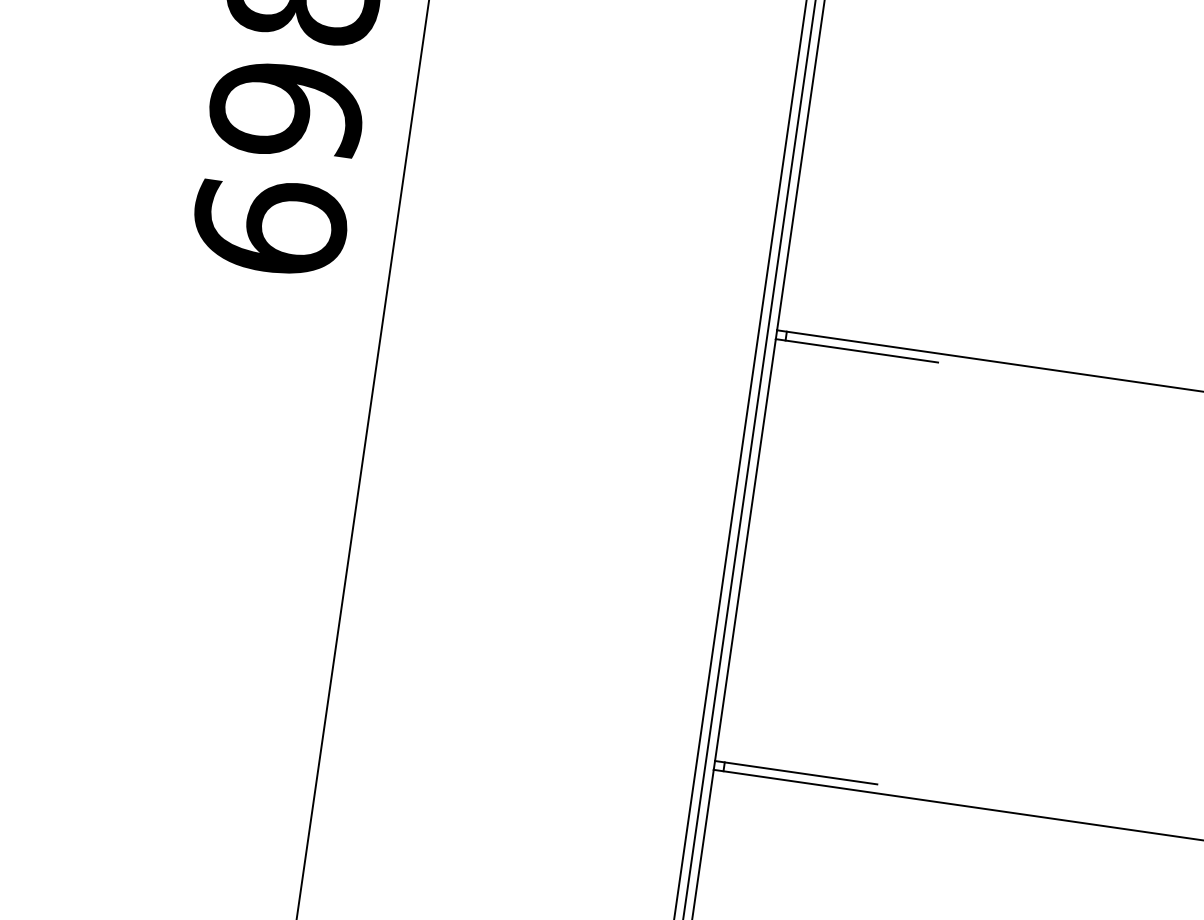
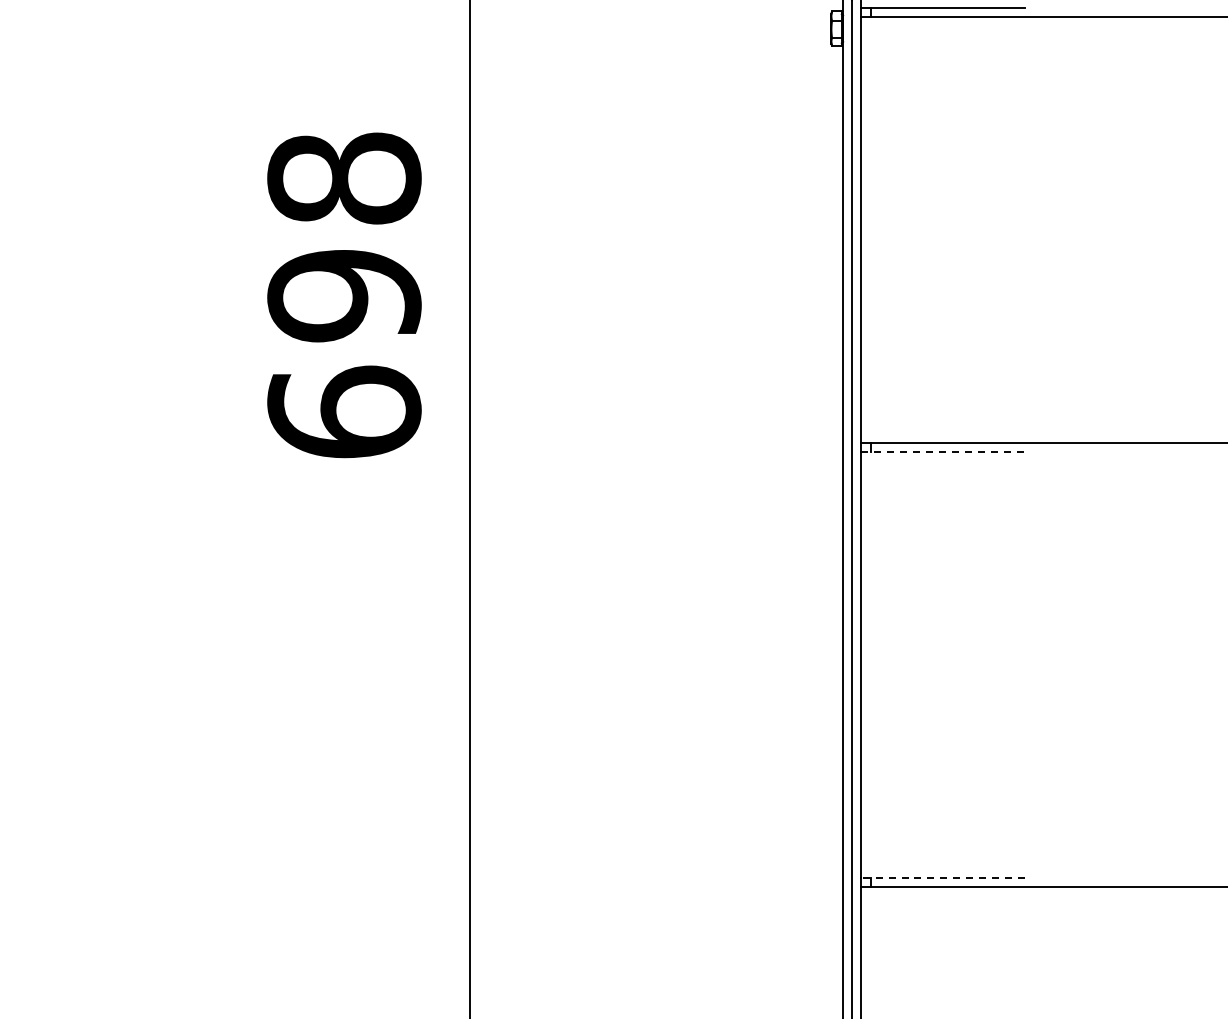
line: (857, 350) -> (943, 451), solid -> dashed
line: (796, 773) -> (943, 878), solid -> dashed

